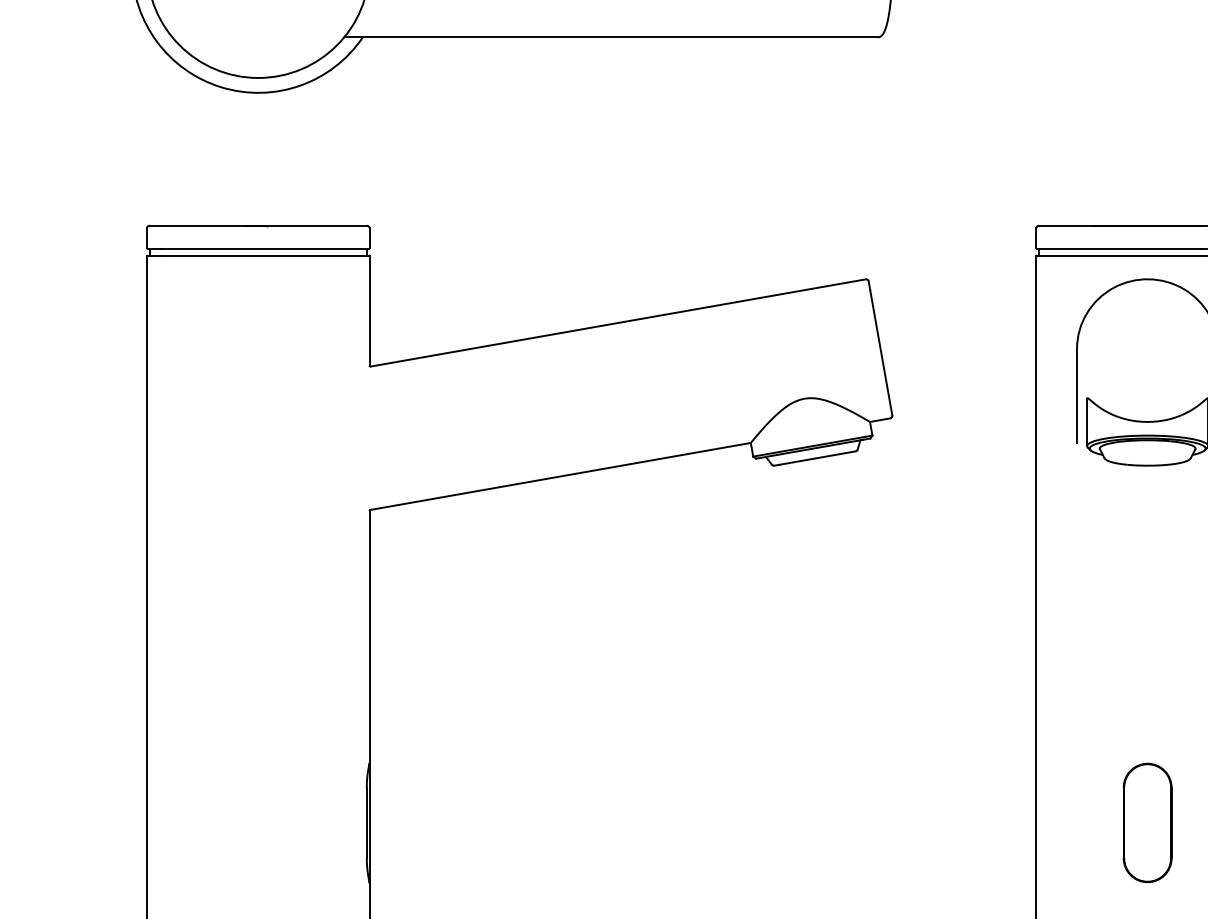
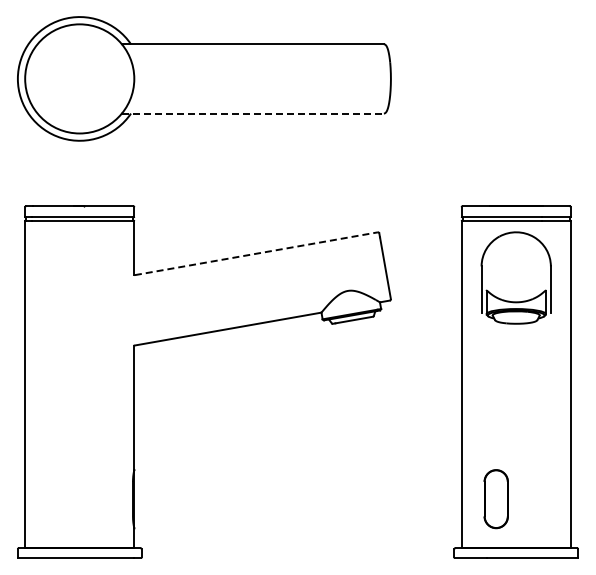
line: (612, 37) -> (253, 113), solid -> dashed
line: (618, 322) -> (256, 253), solid -> dashed
part: (1146, 823) -> (495, 499), moved

